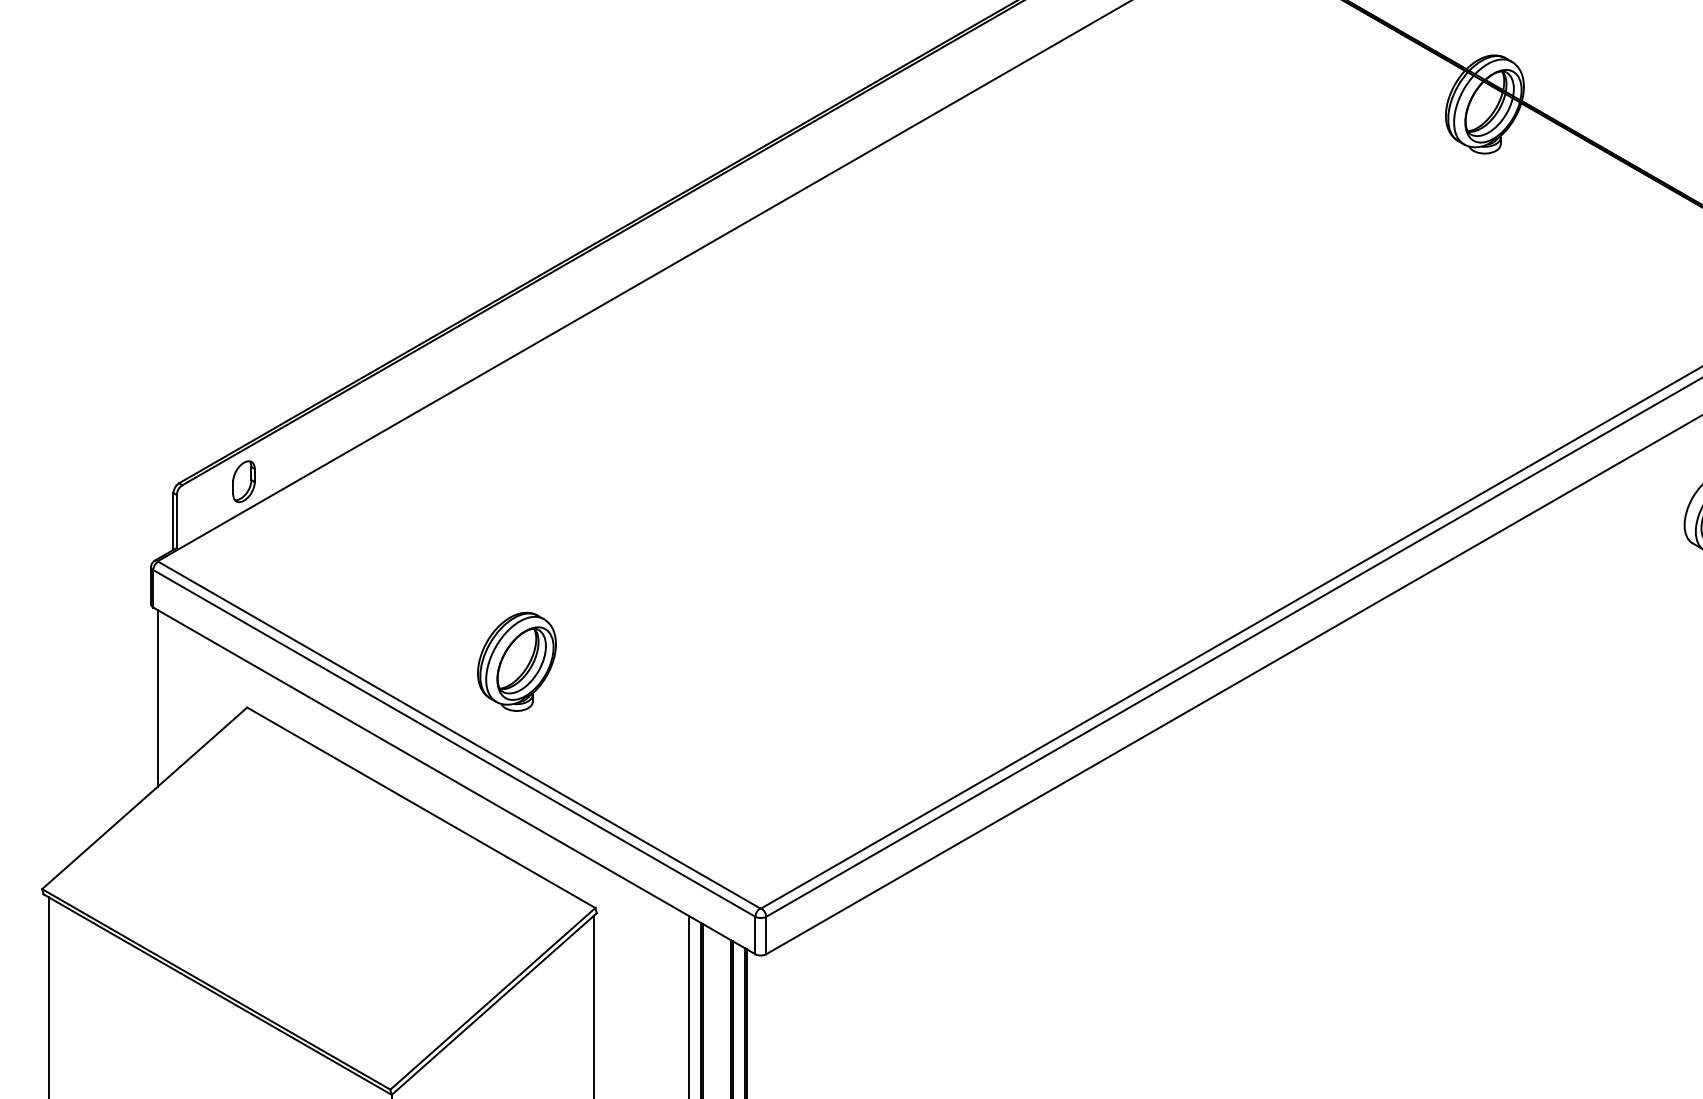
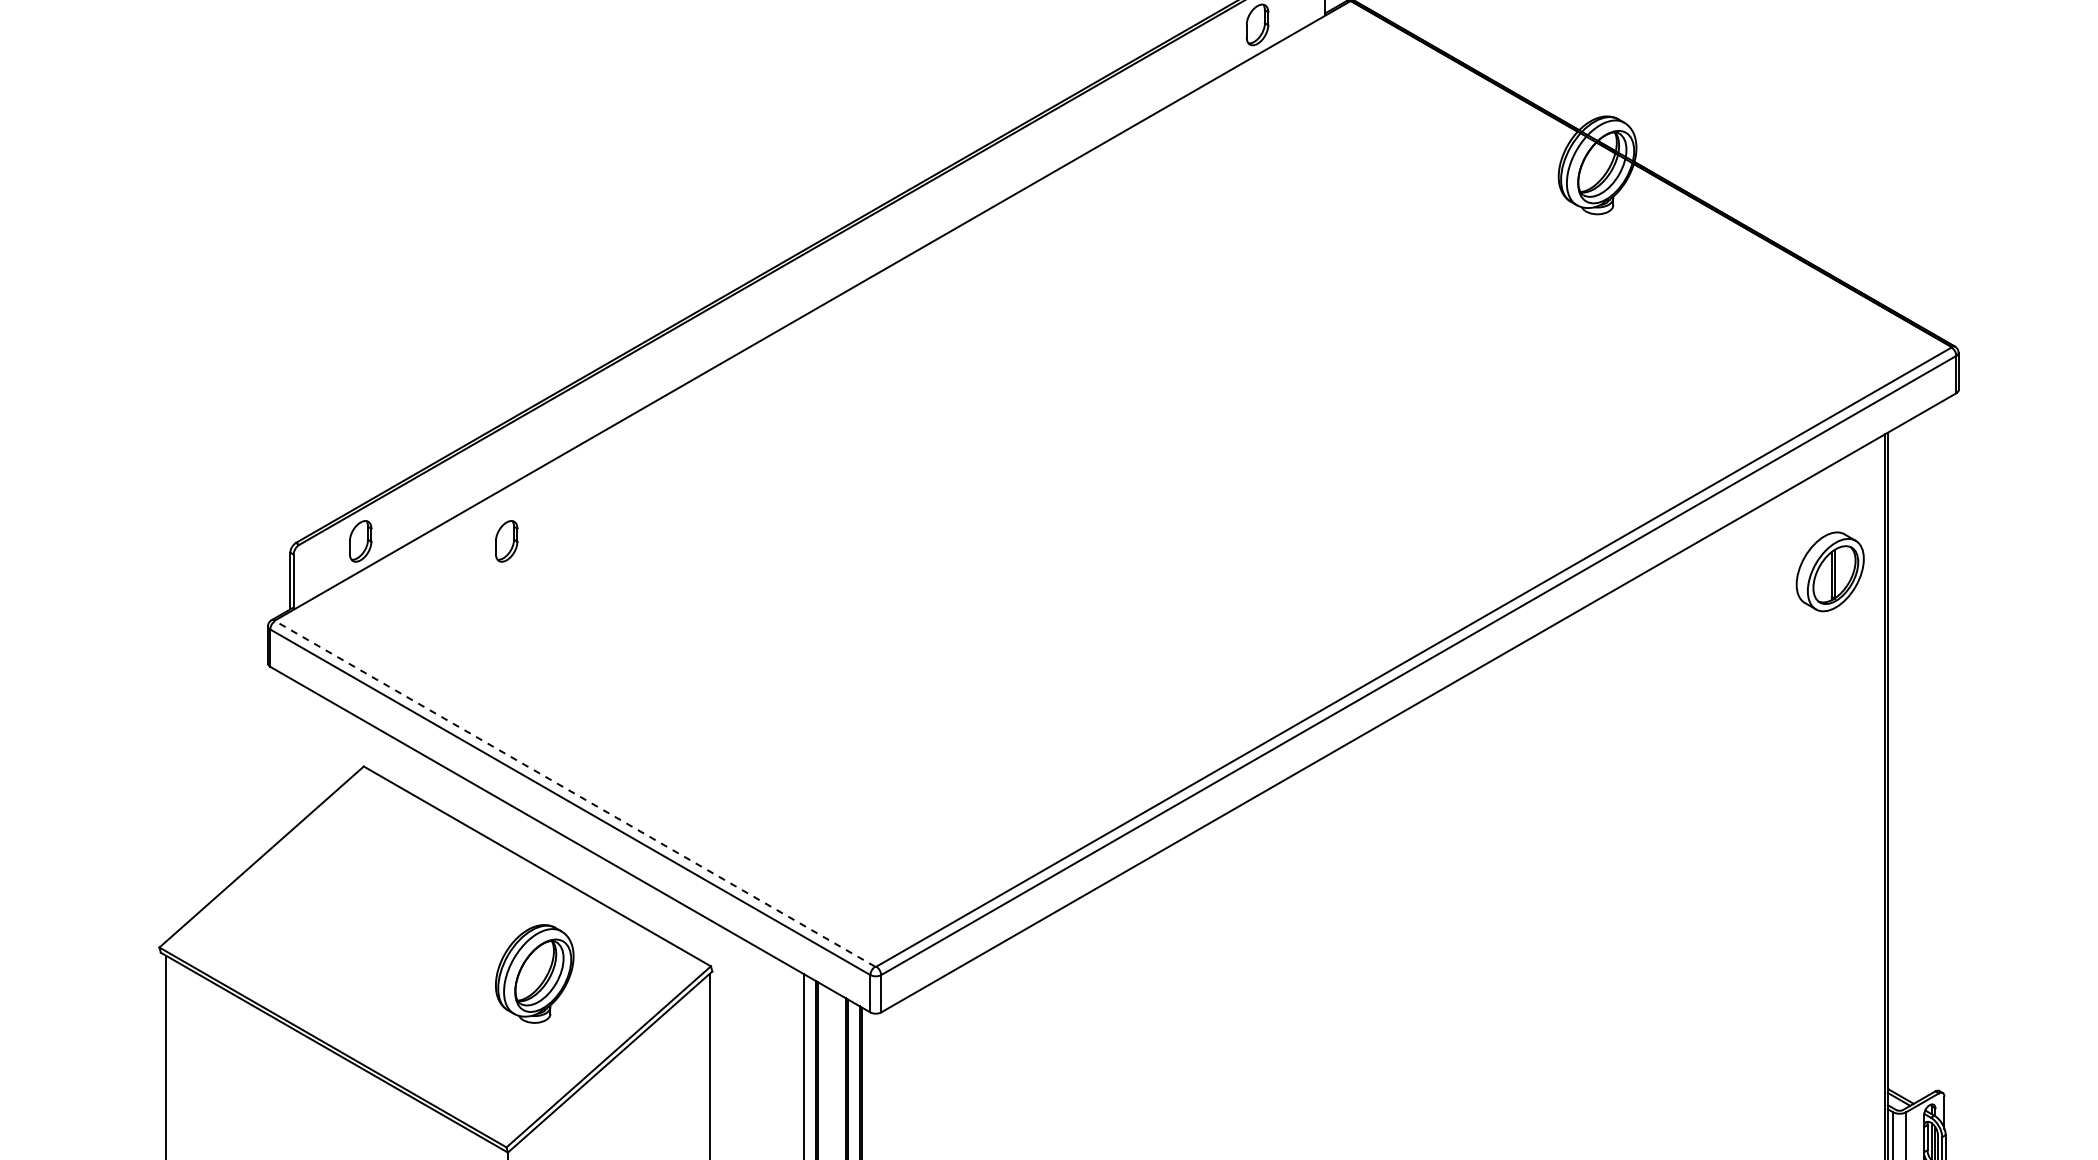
part: (390, 481) -> (506, 541), added
part: (516, 661) -> (534, 973), moved
line: (157, 698) -> (274, 757), removed
line: (458, 734) -> (574, 793), solid -> dashed

